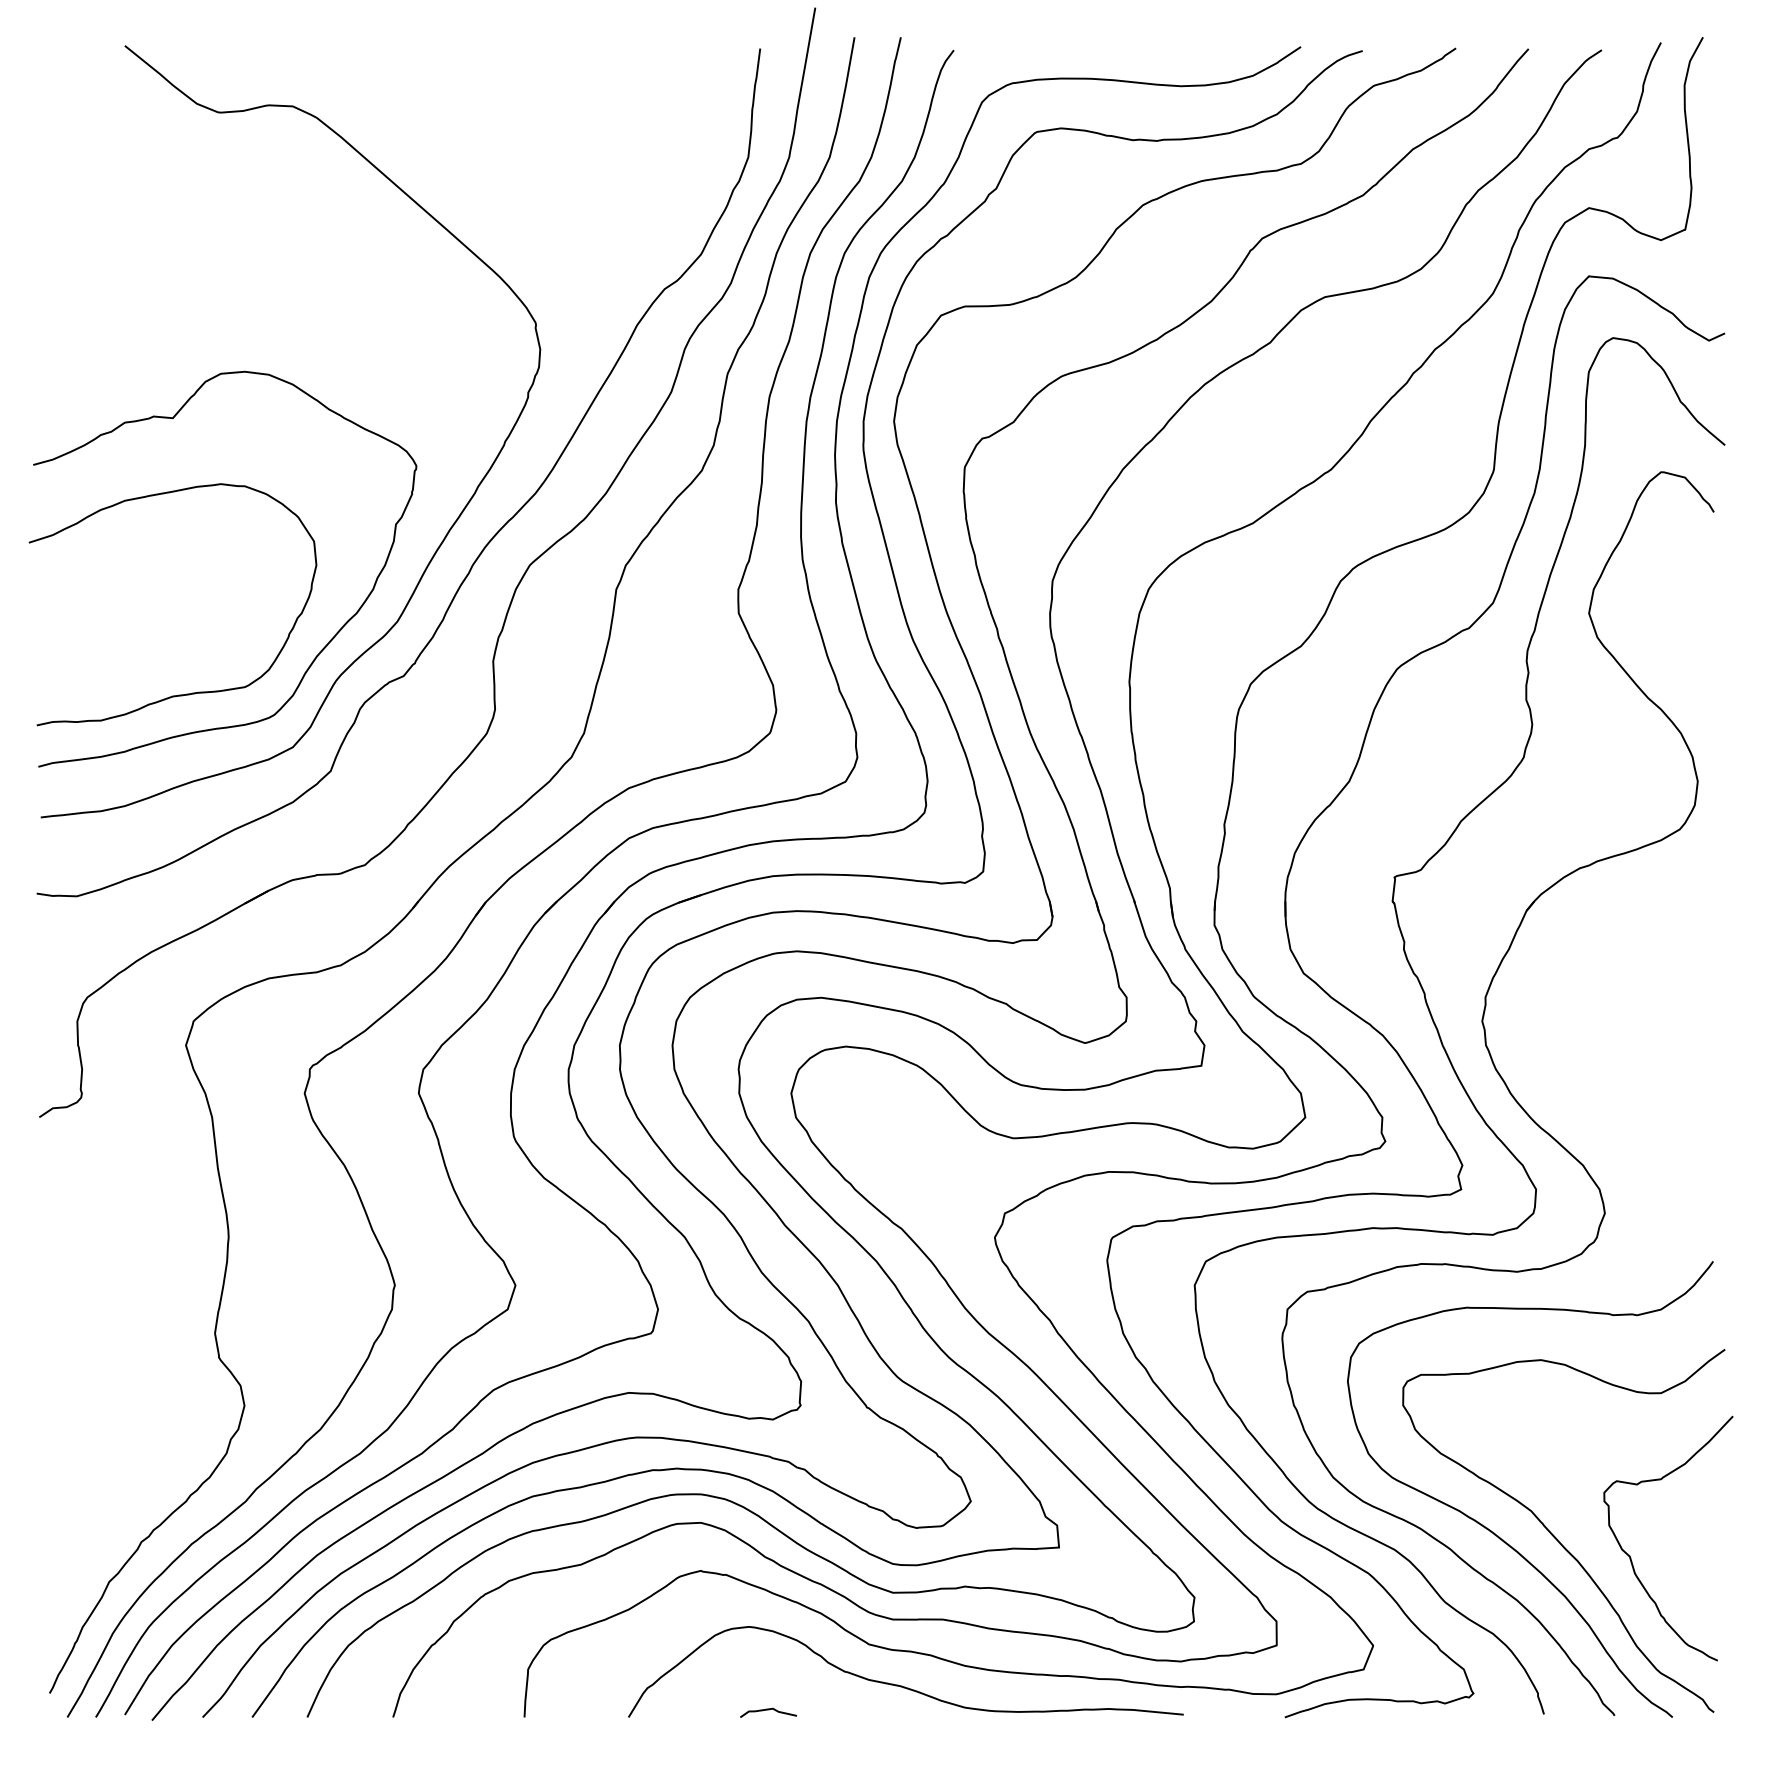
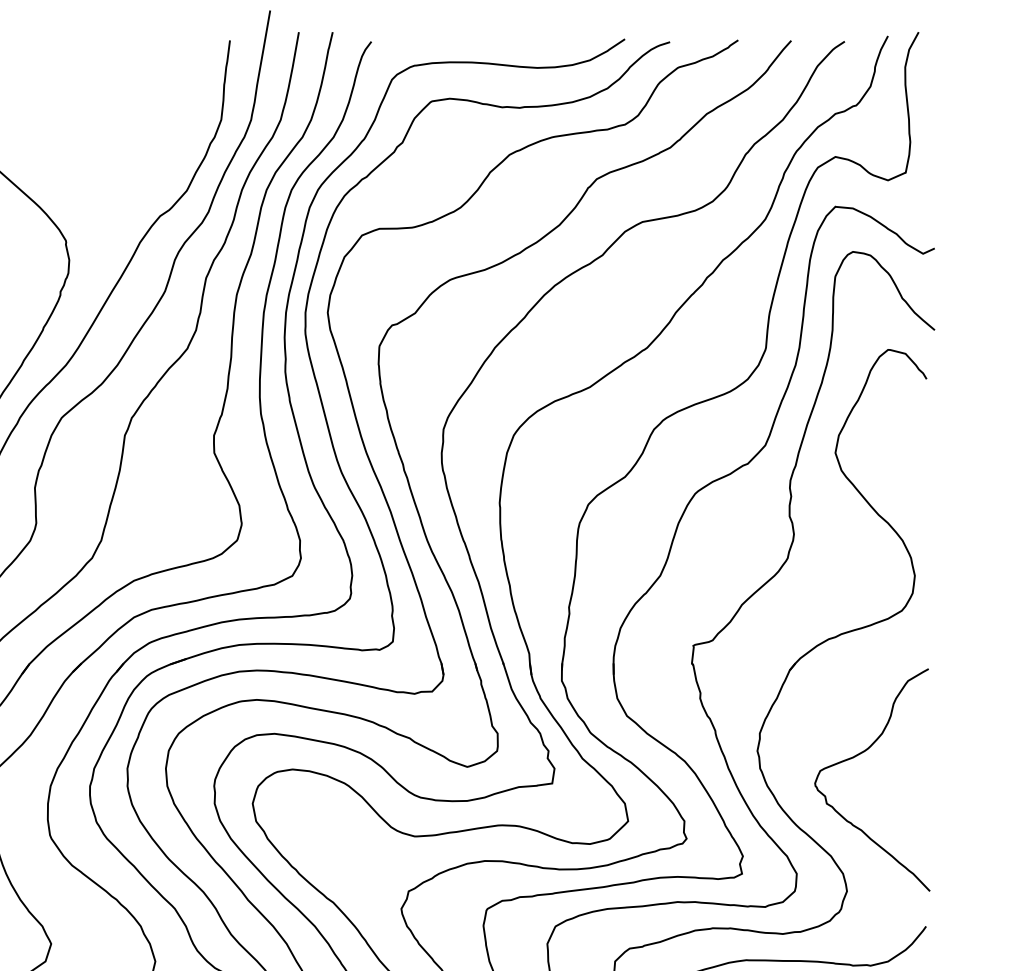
curve: (1622, 1026) -> (859, 754), added

